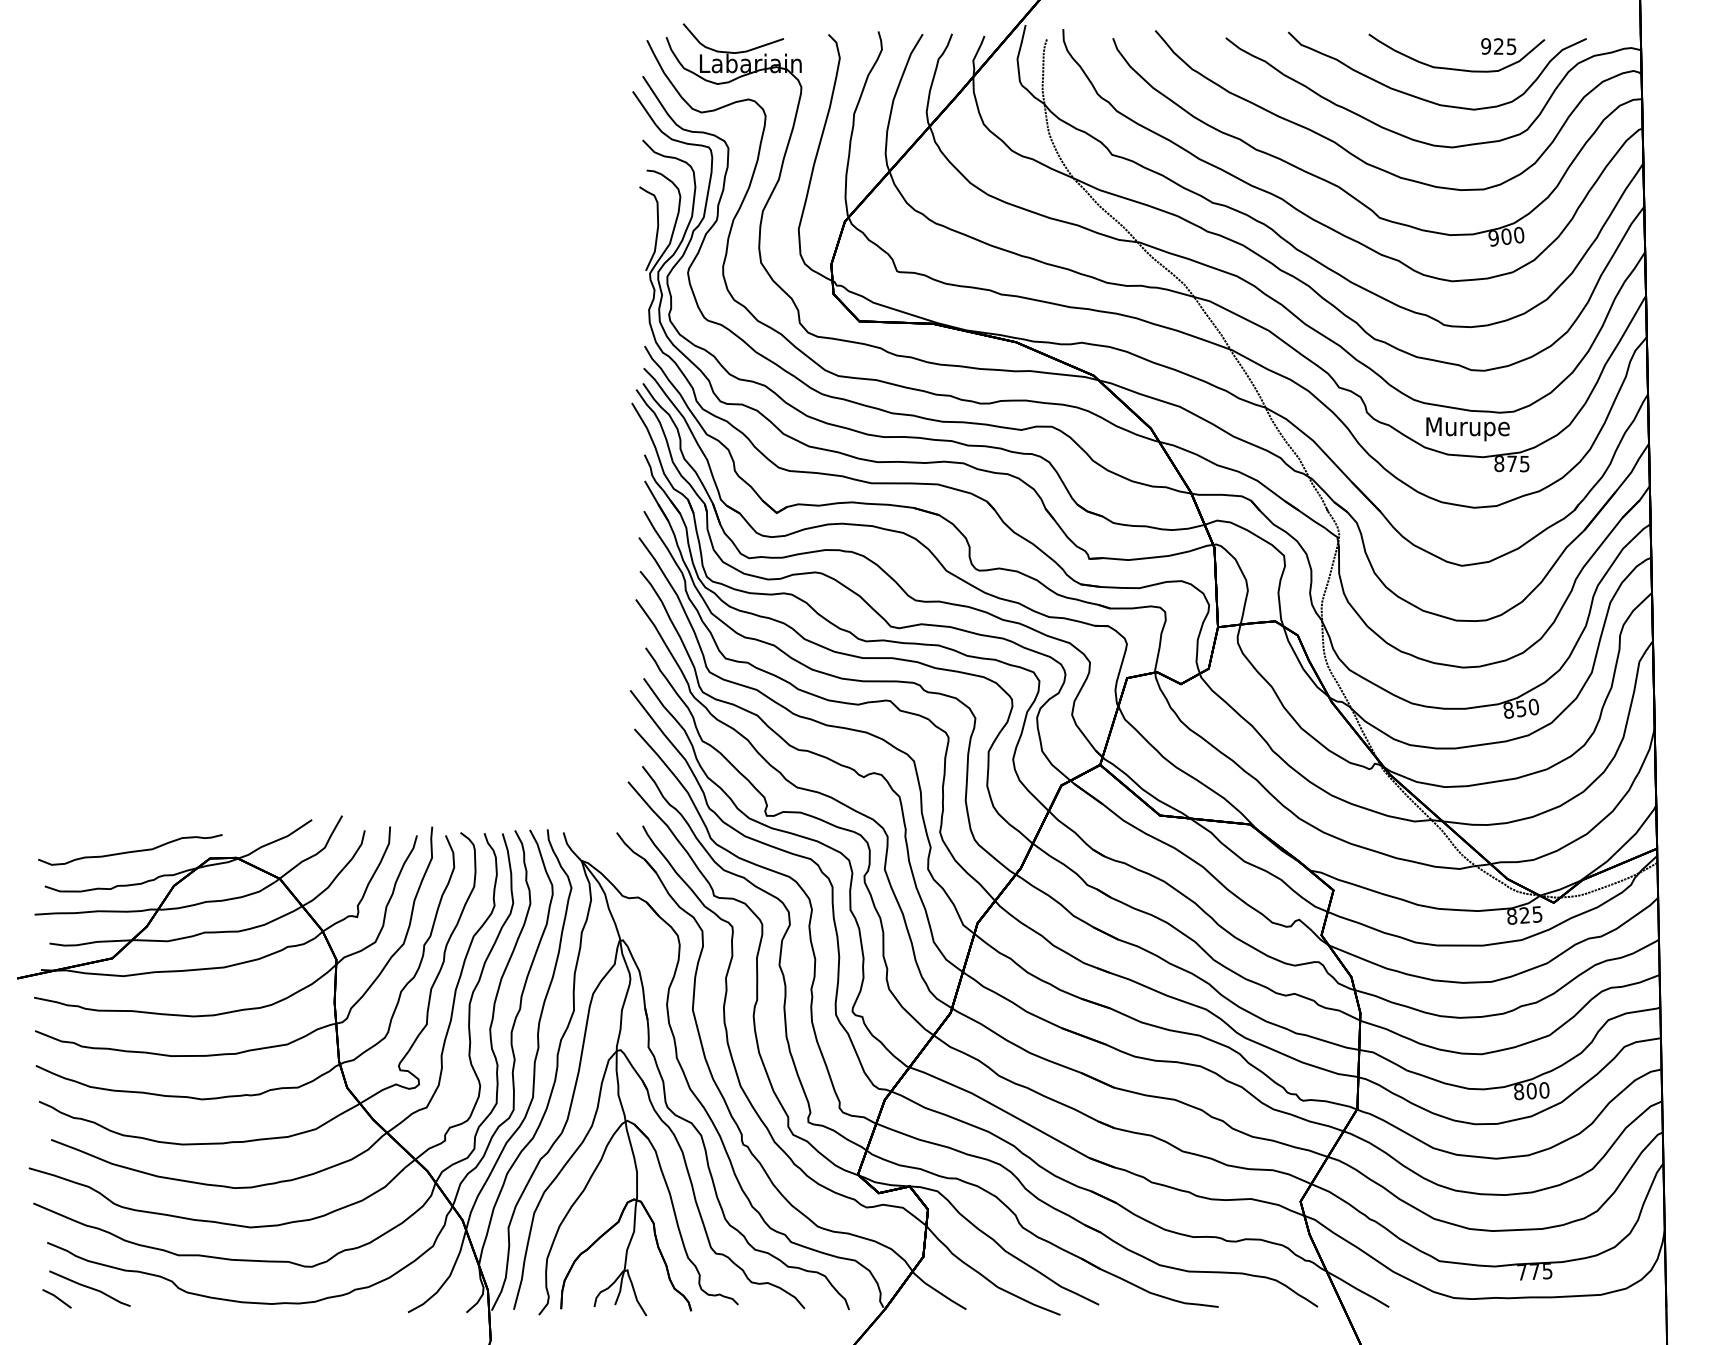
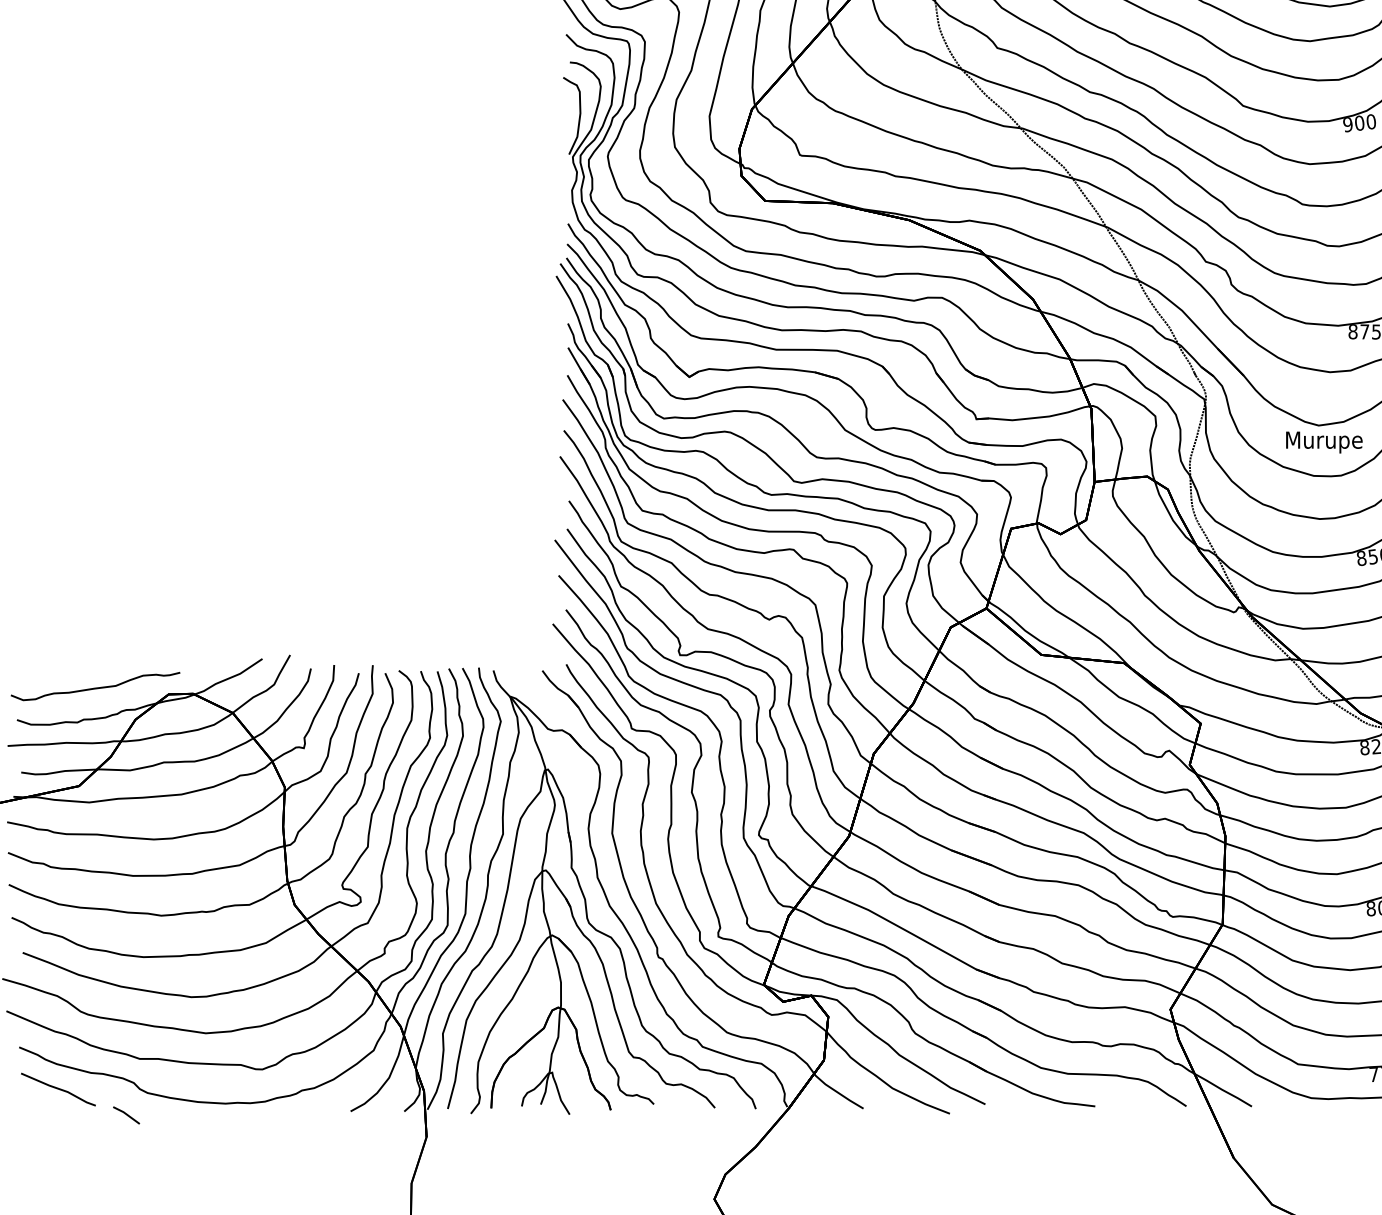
text: (1467, 429) -> (1323, 442), moved
line: (56, 1298) -> (125, 1115), moved

